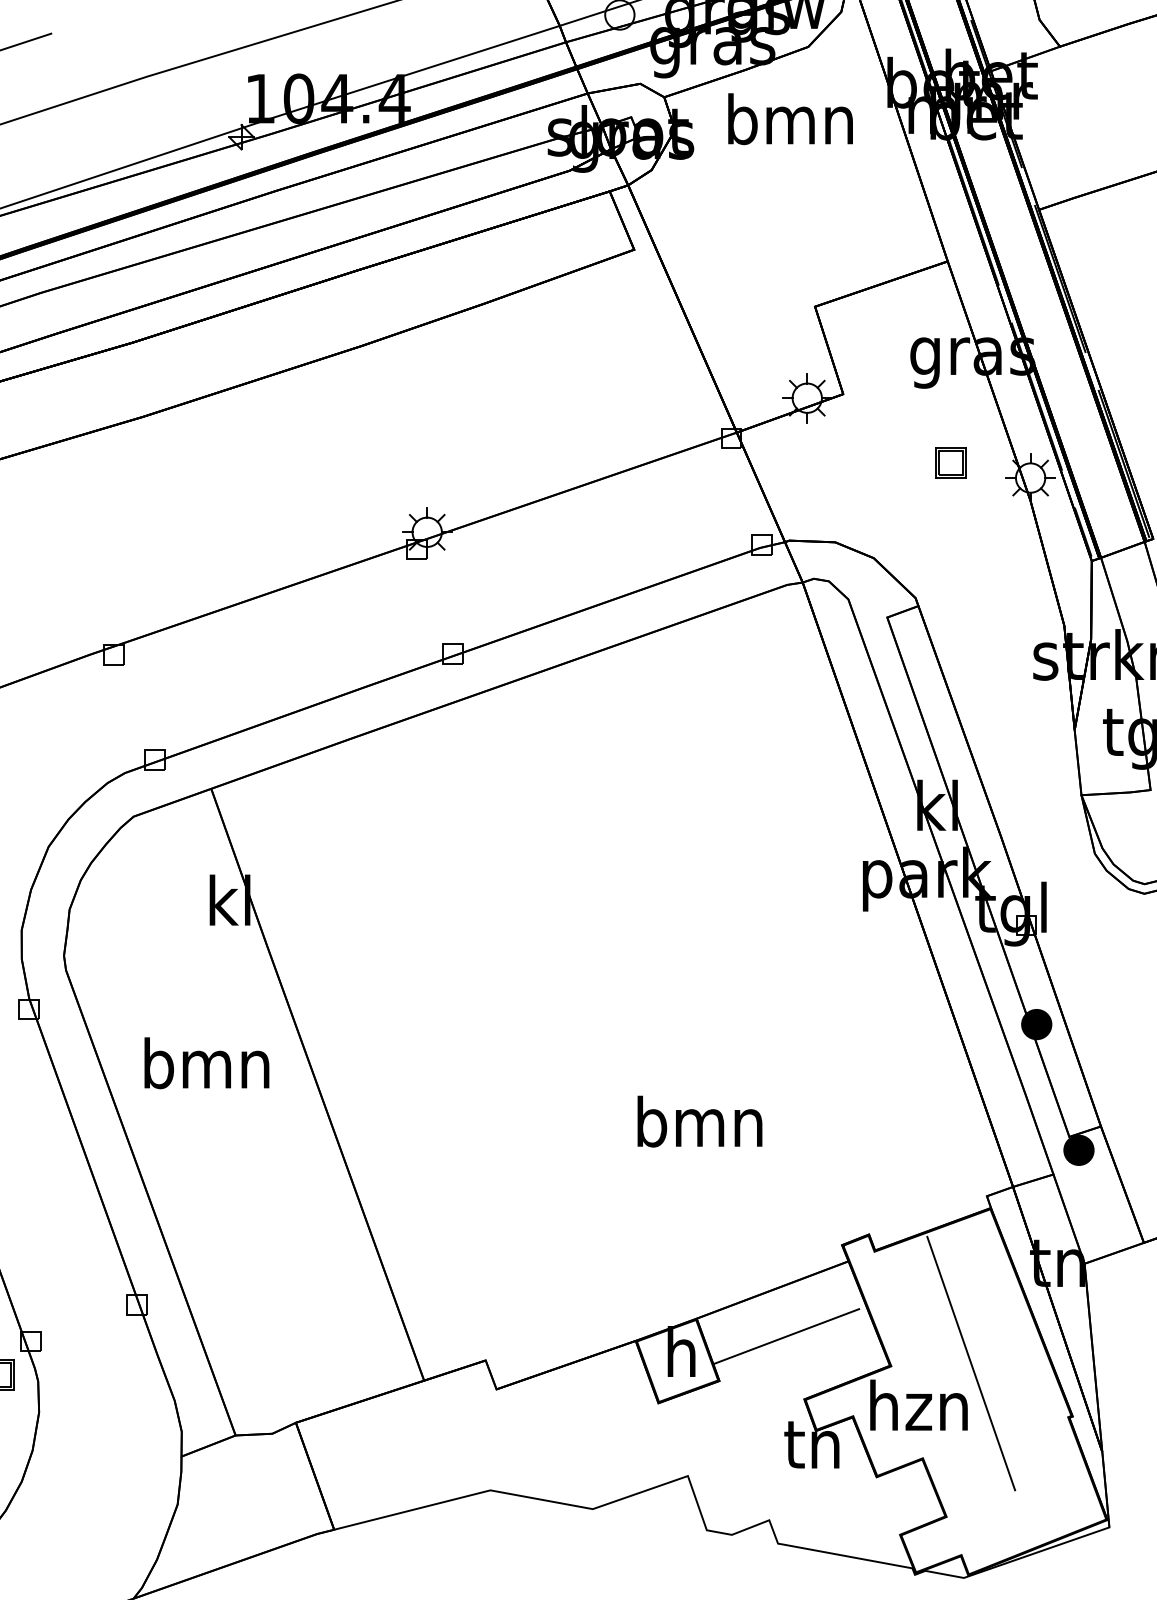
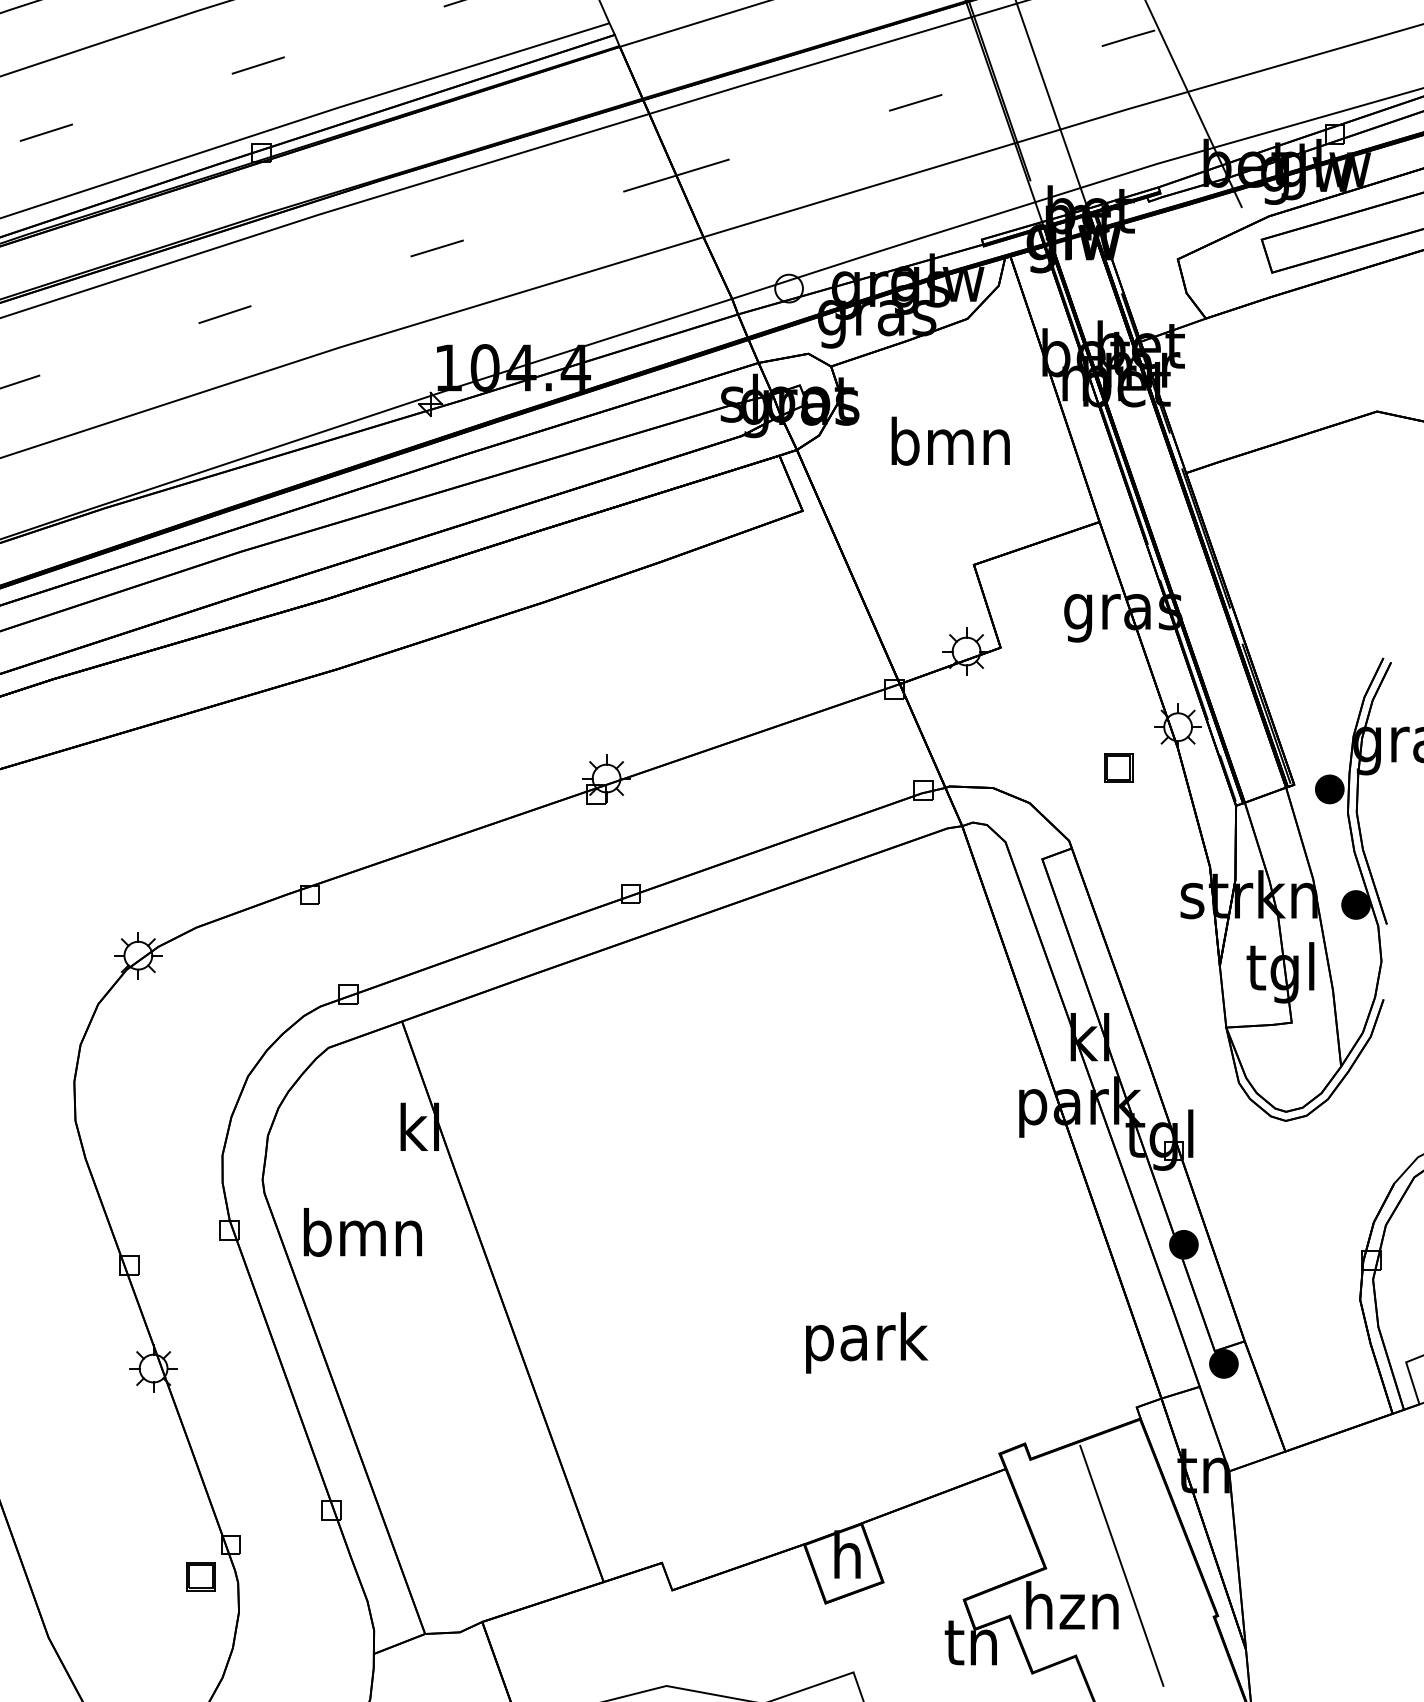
text: (790, 118) -> (950, 440), moved
part: (950, 462) -> (1118, 767), moved
text: (206, 1063) -> (362, 1232), moved
text: (701, 1127) -> (866, 1342), bmn -> park
line: (789, 1335) -> (933, 1496), moved

